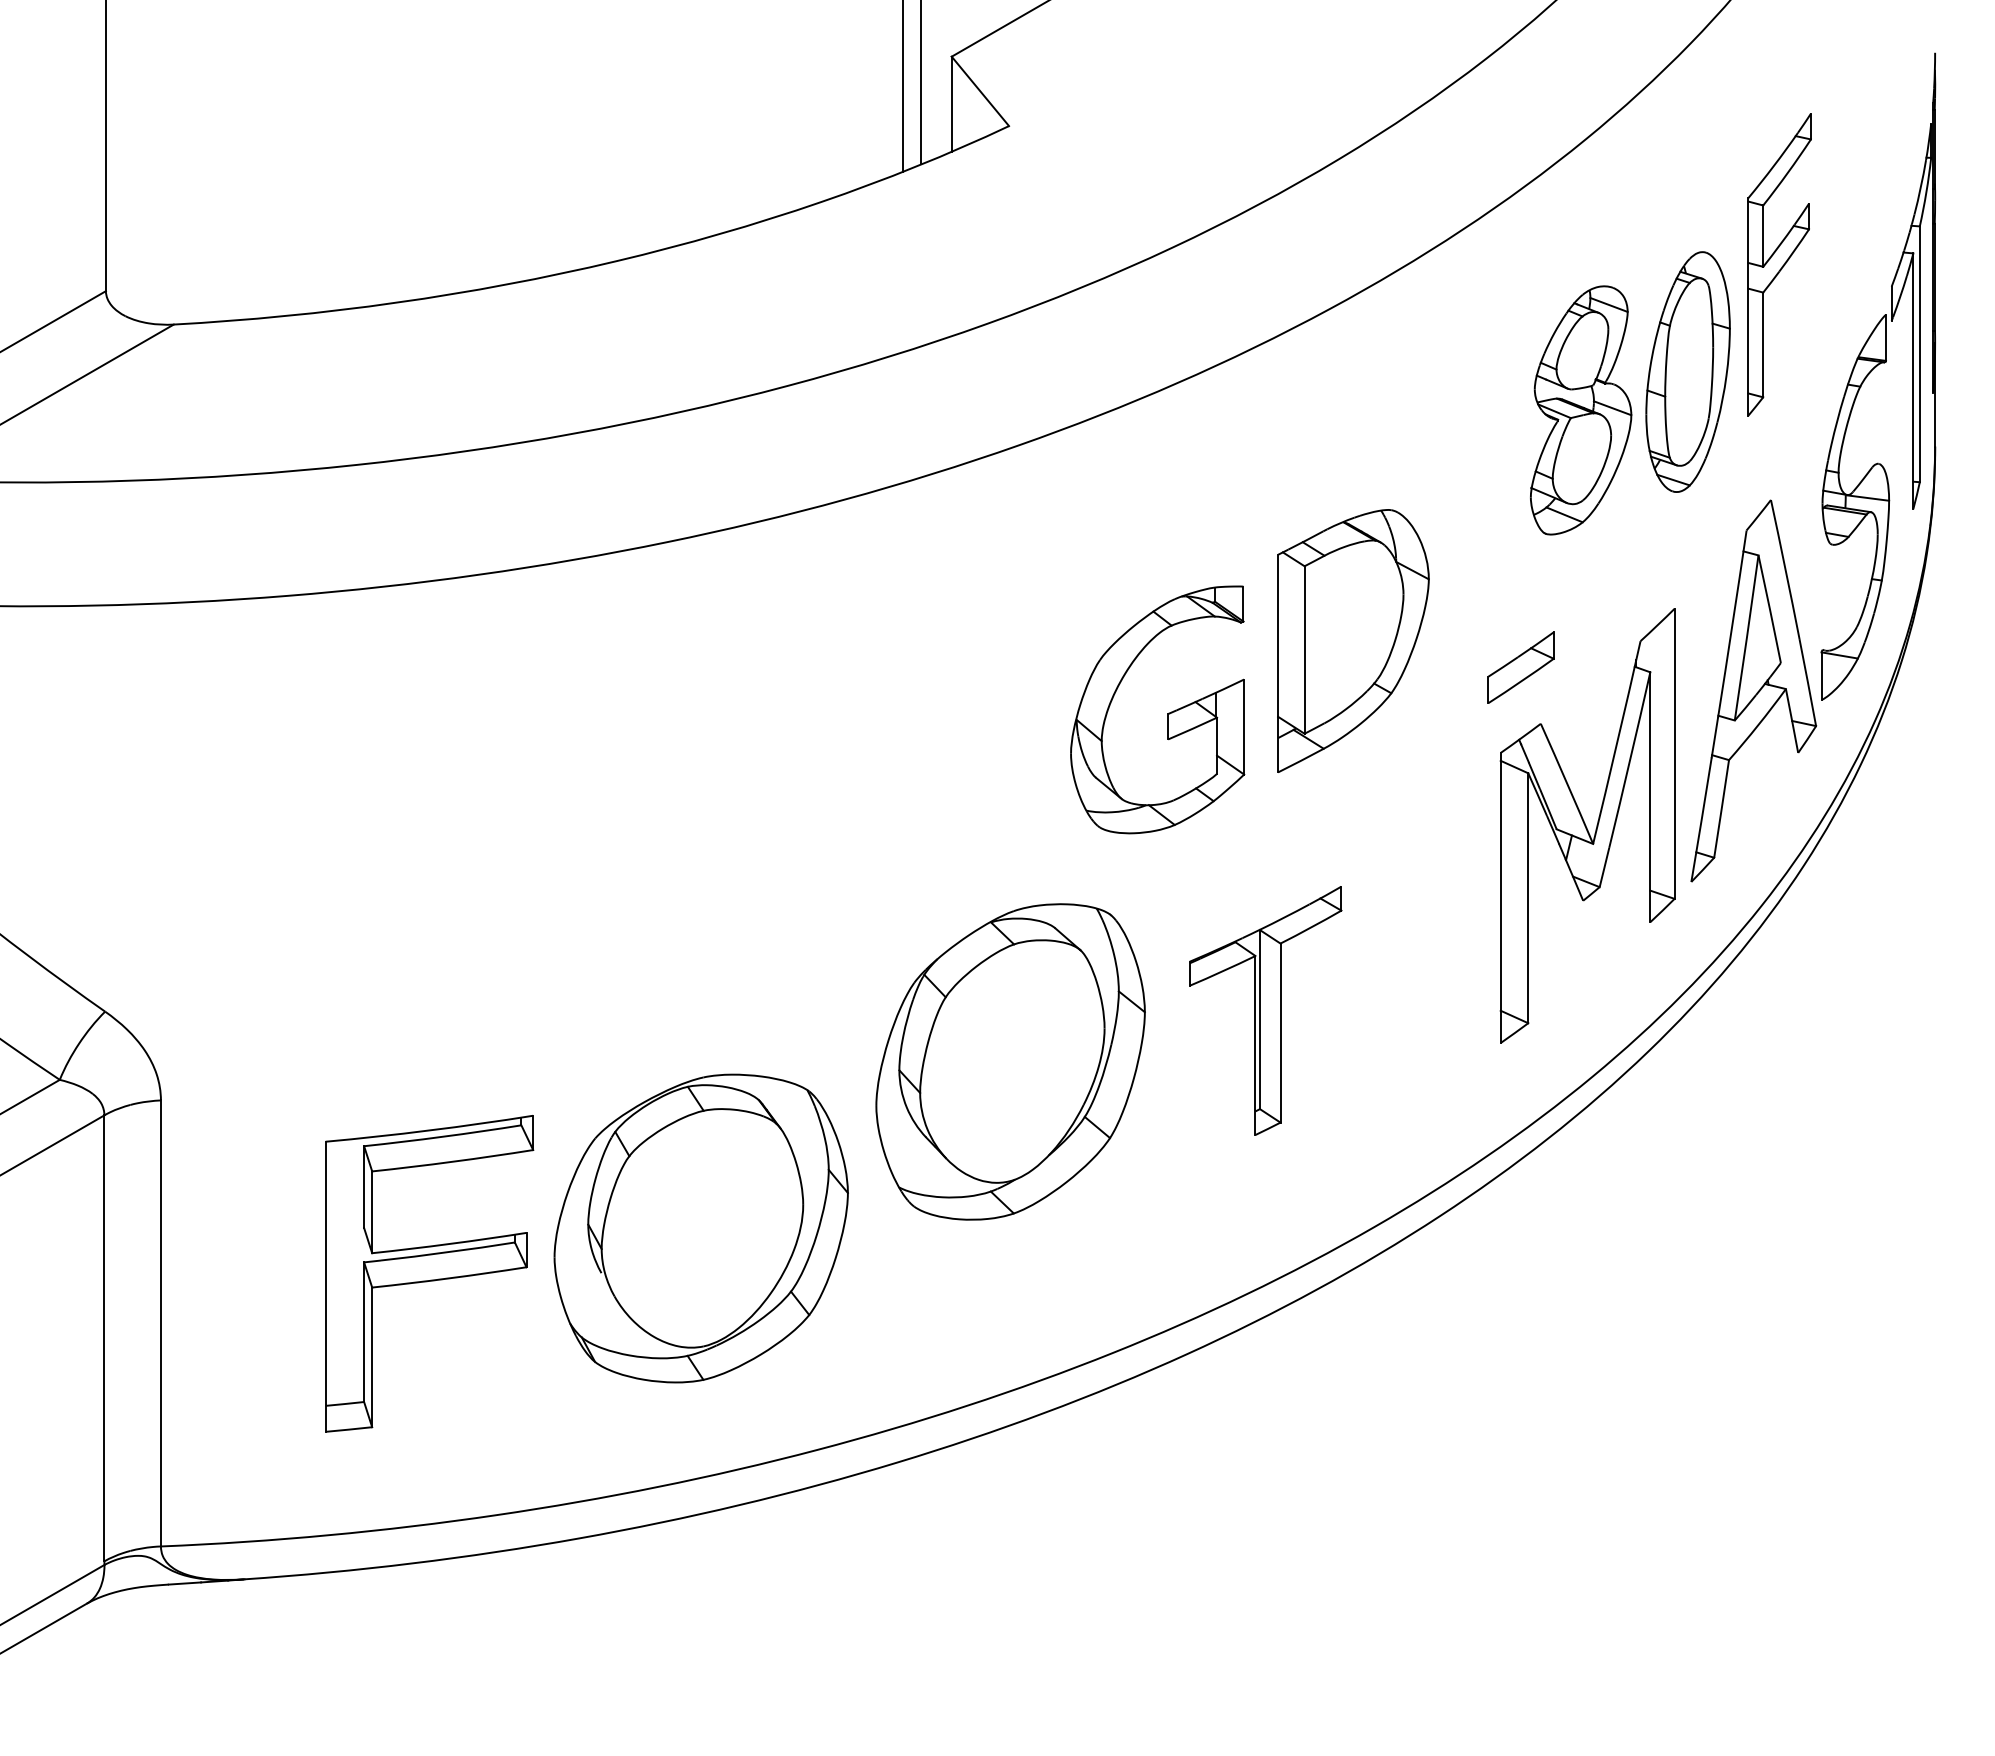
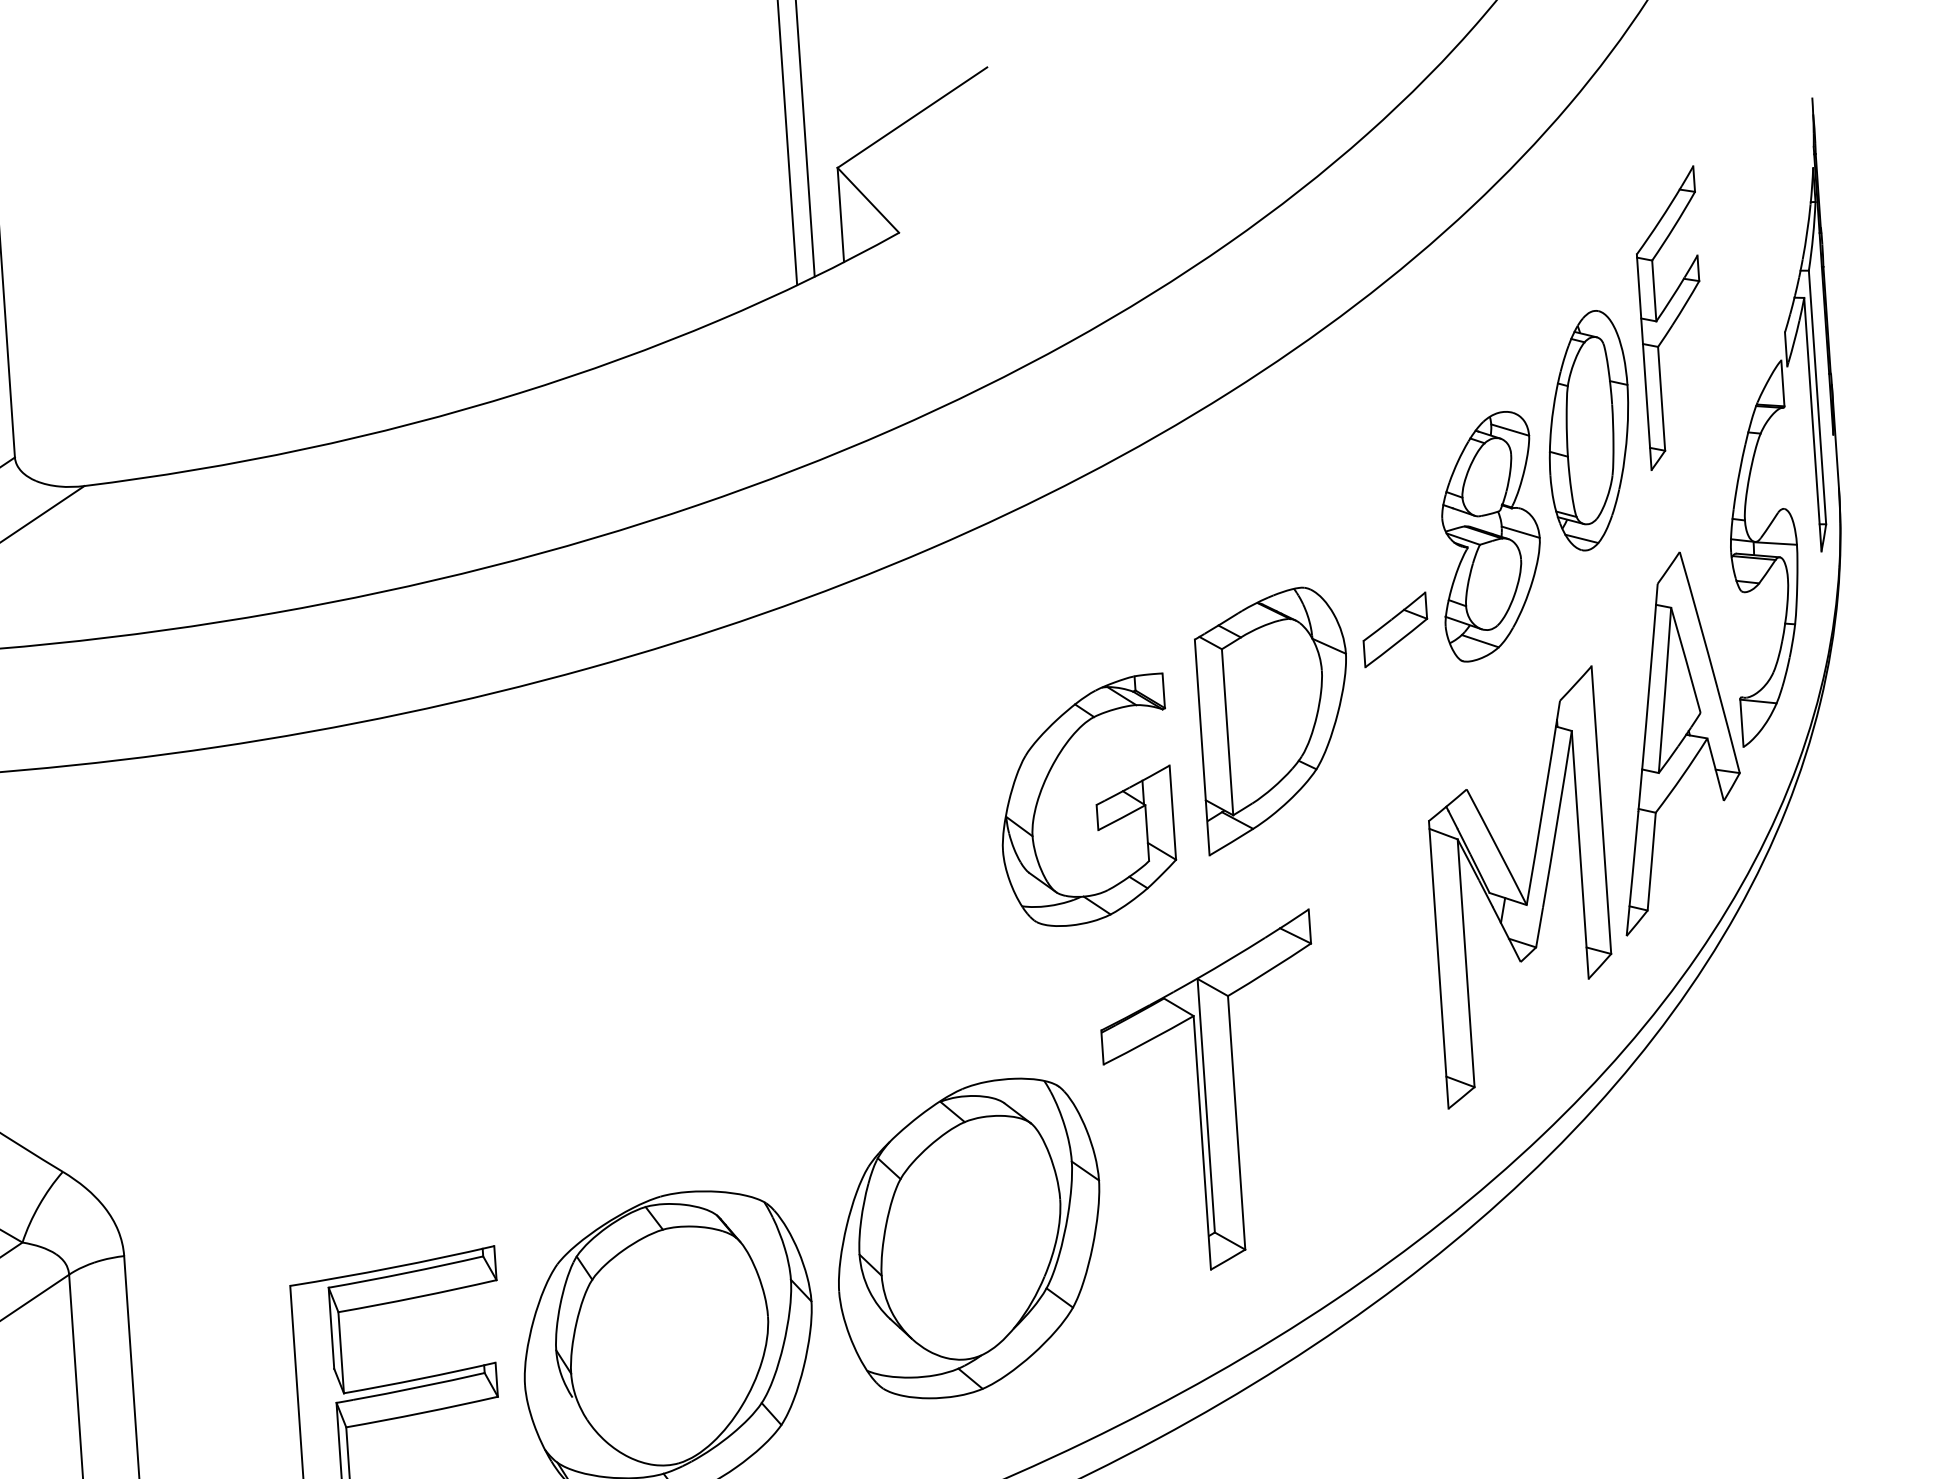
part: (1581, 410) -> (1490, 536), moved
part: (1520, 667) -> (1394, 629), moved
part: (1265, 1010) -> (1213, 1092), size x1.43
part: (1010, 1061) -> (969, 1238), moved

